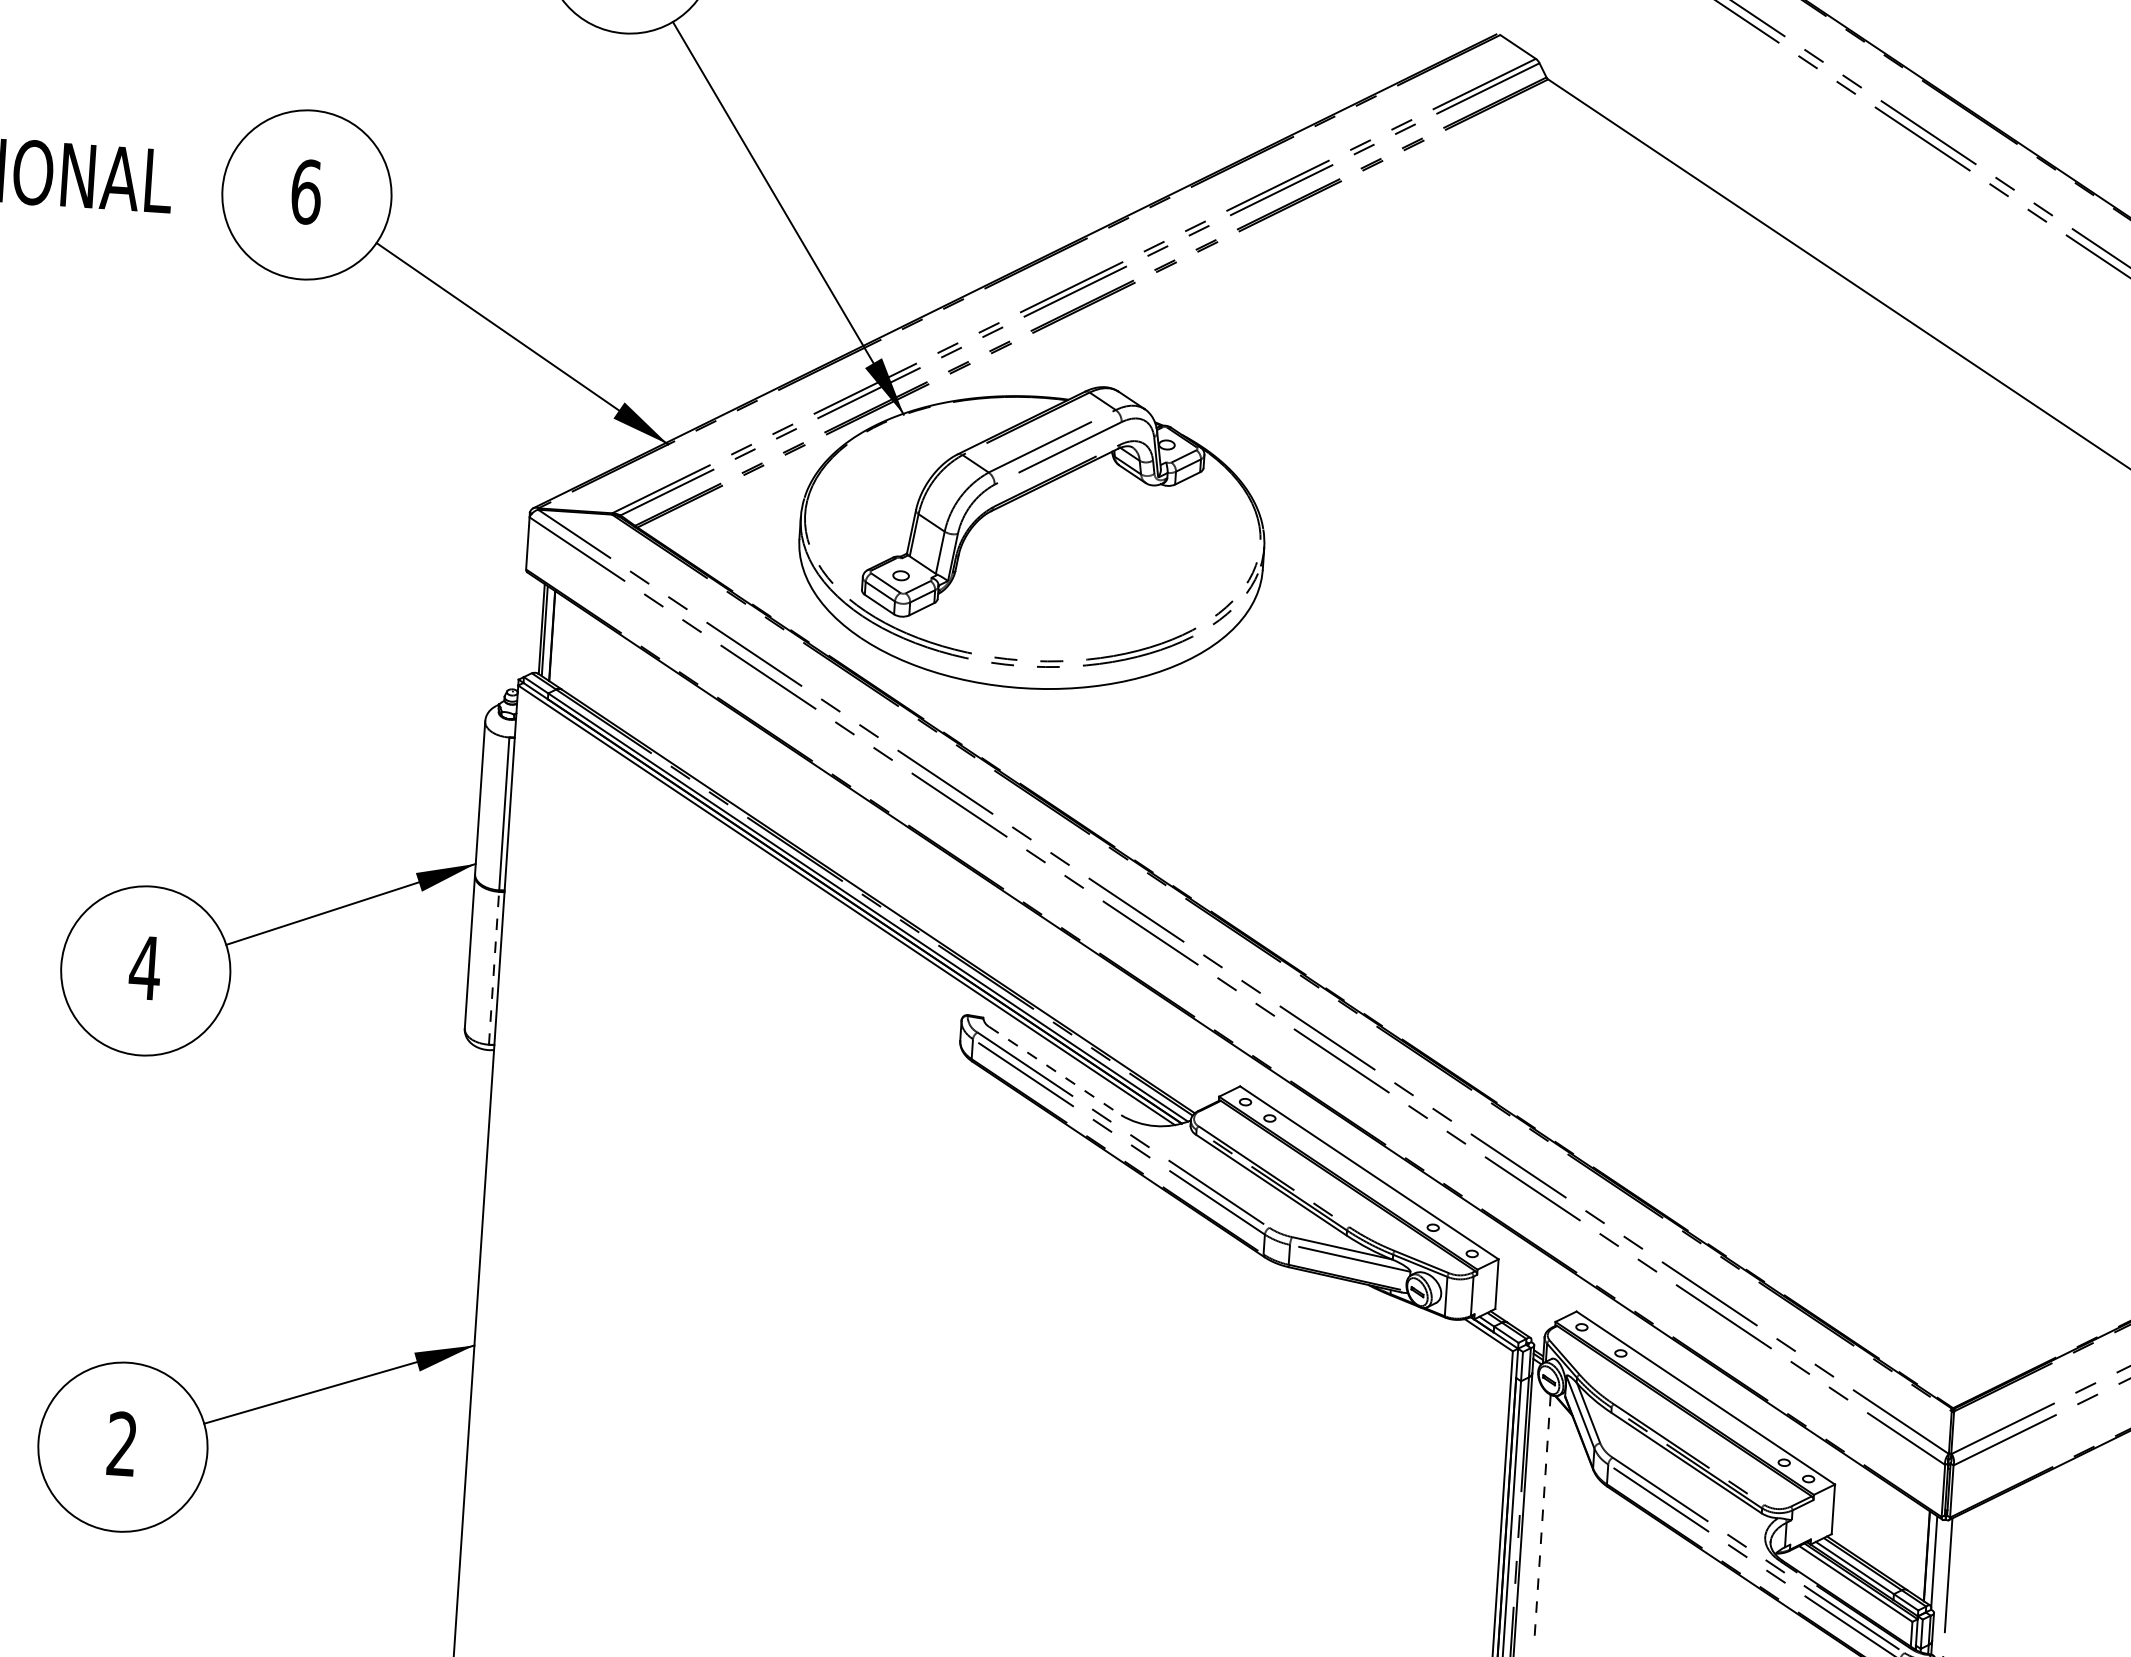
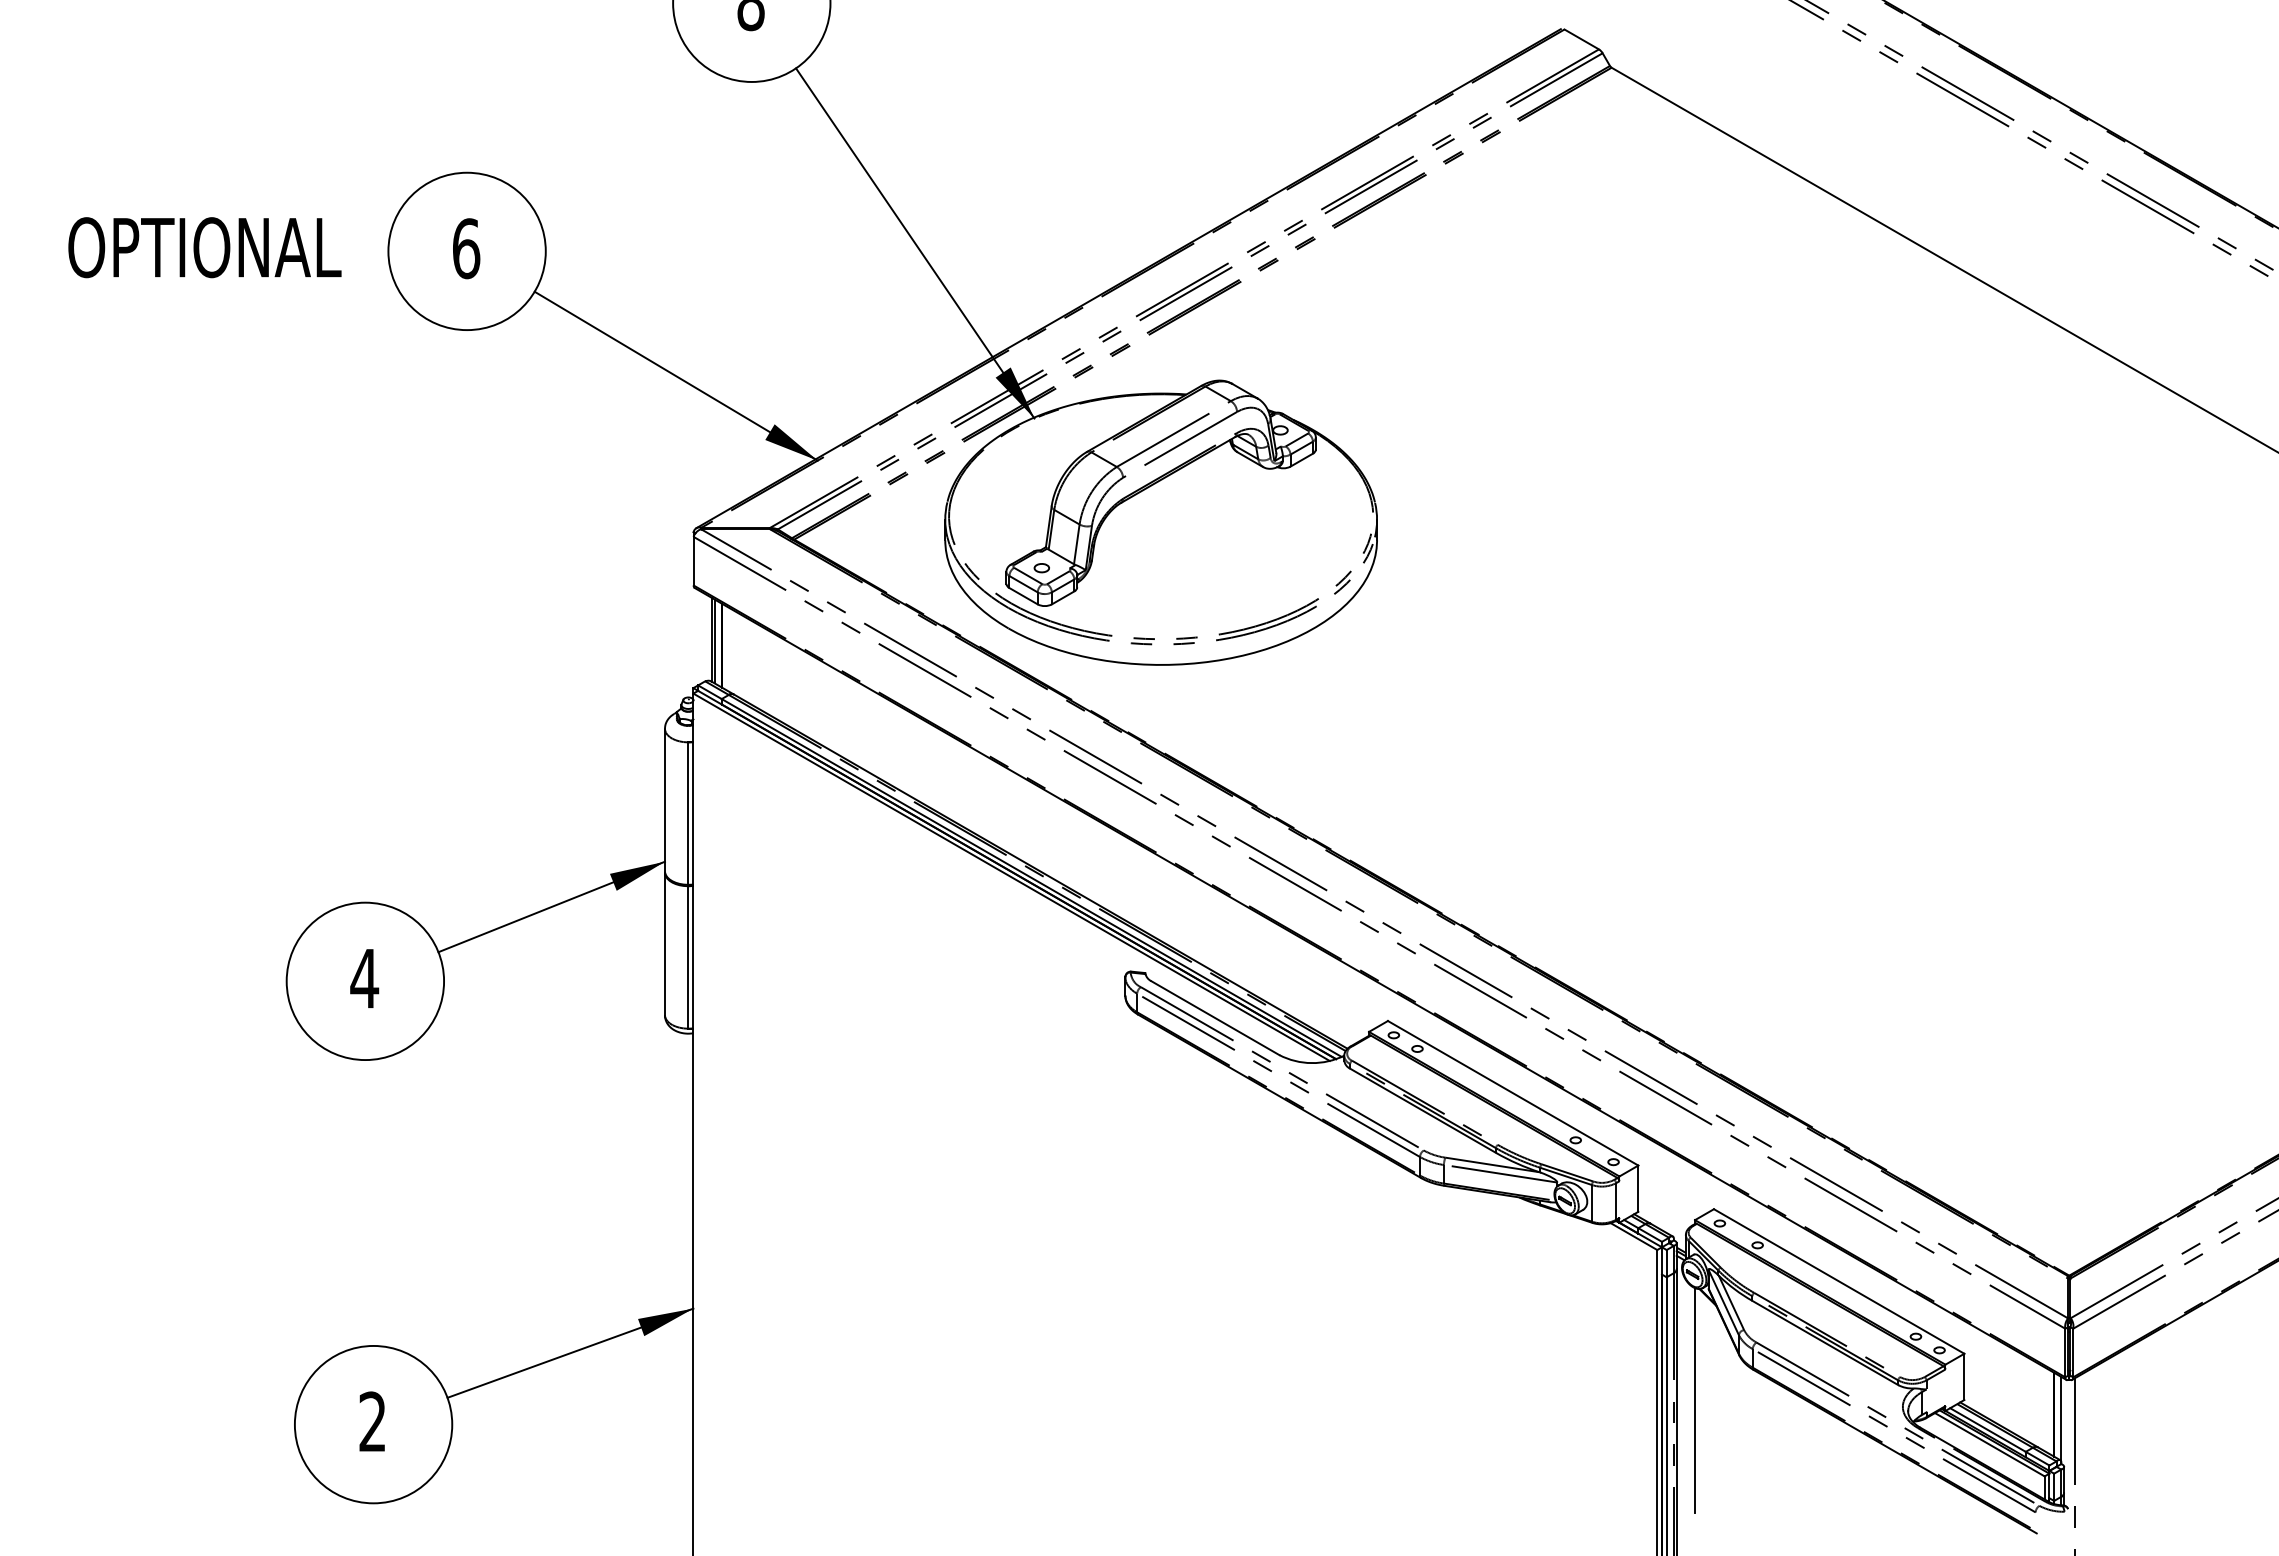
line: (494, 967) -> (688, 956), dashed -> solid
line: (1055, 1071) -> (1215, 1018), dashed -> solid
line: (1543, 1514) -> (1695, 1399), dashed -> solid

